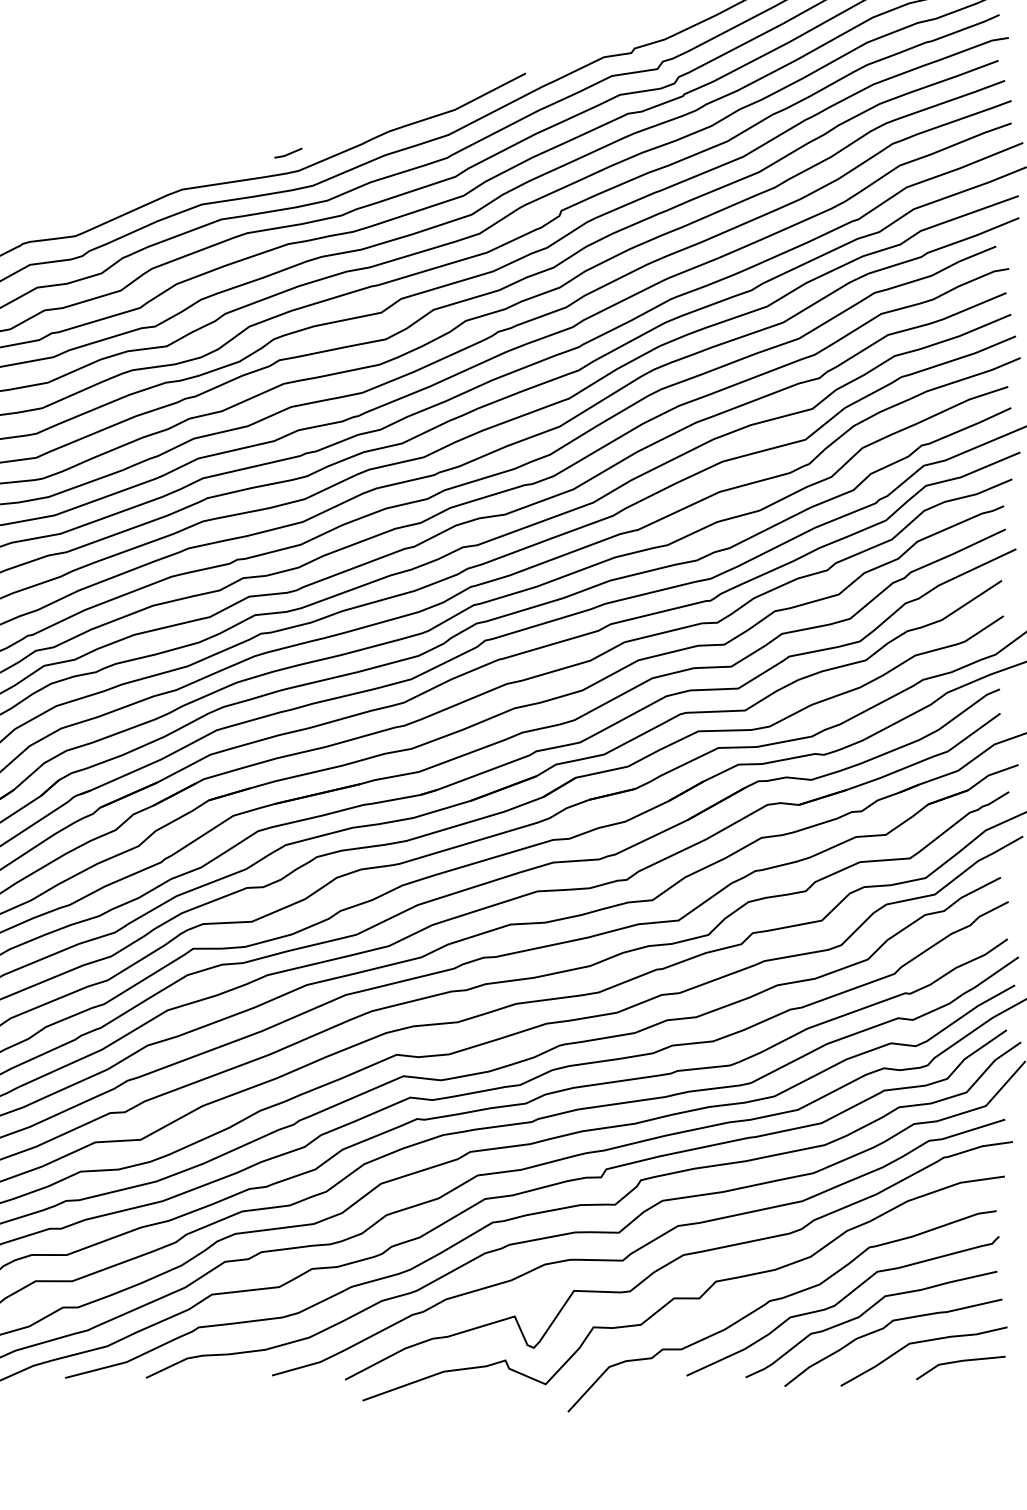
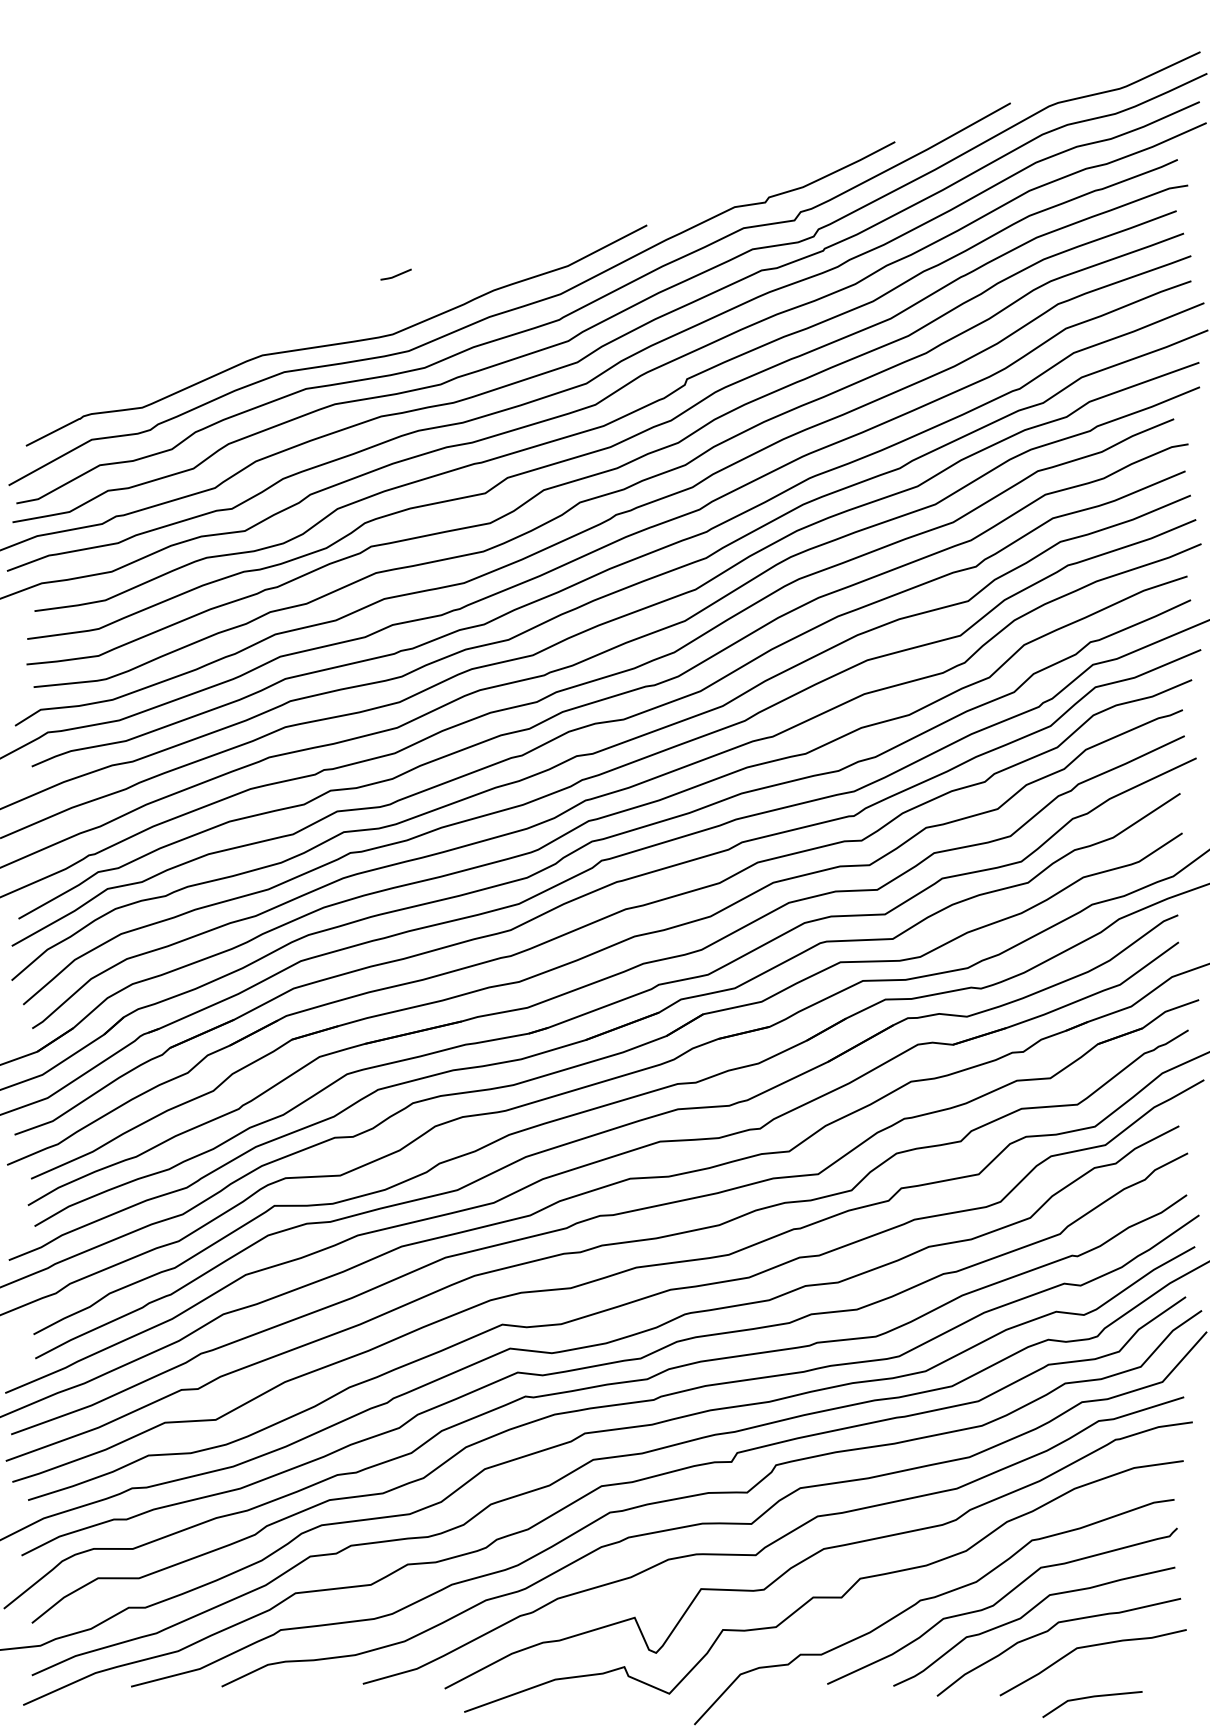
line: (288, 153) -> (396, 274), moved
line: (958, 1362) -> (1089, 1698), moved

